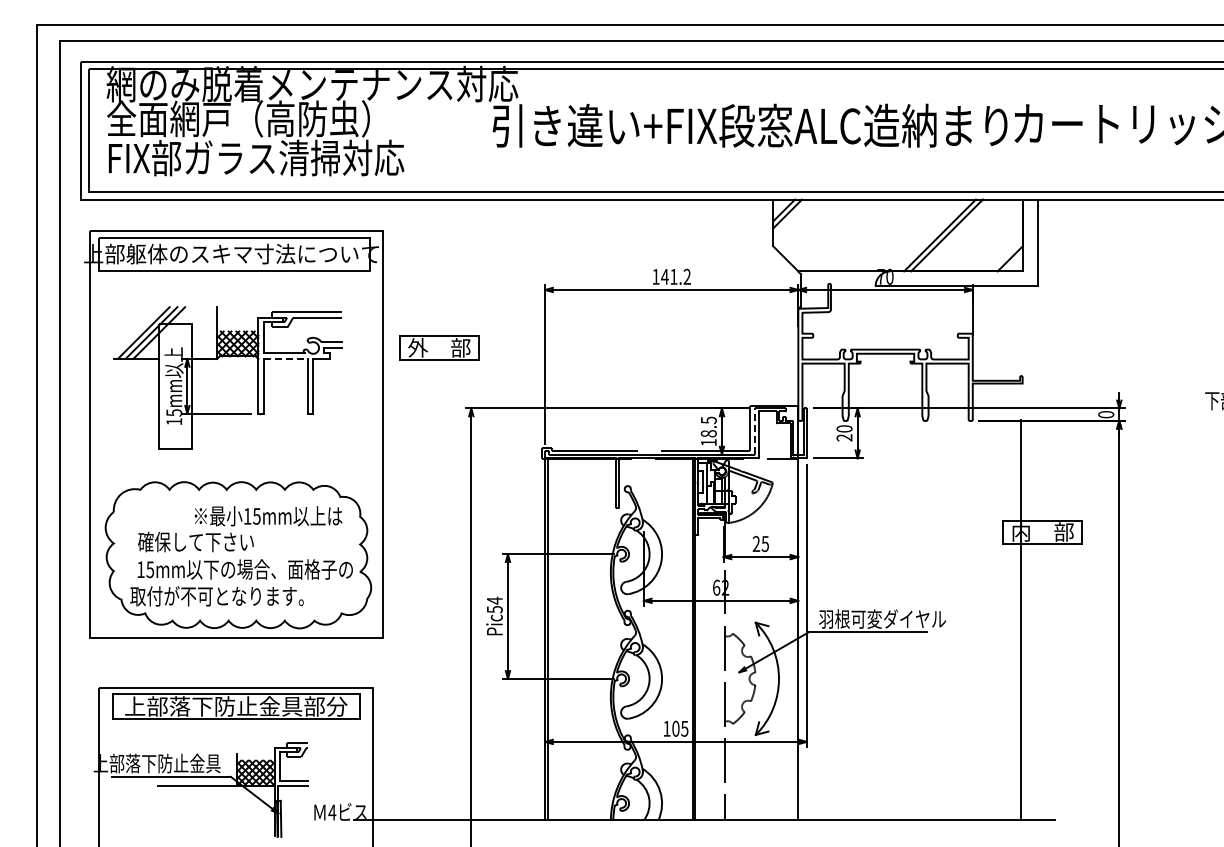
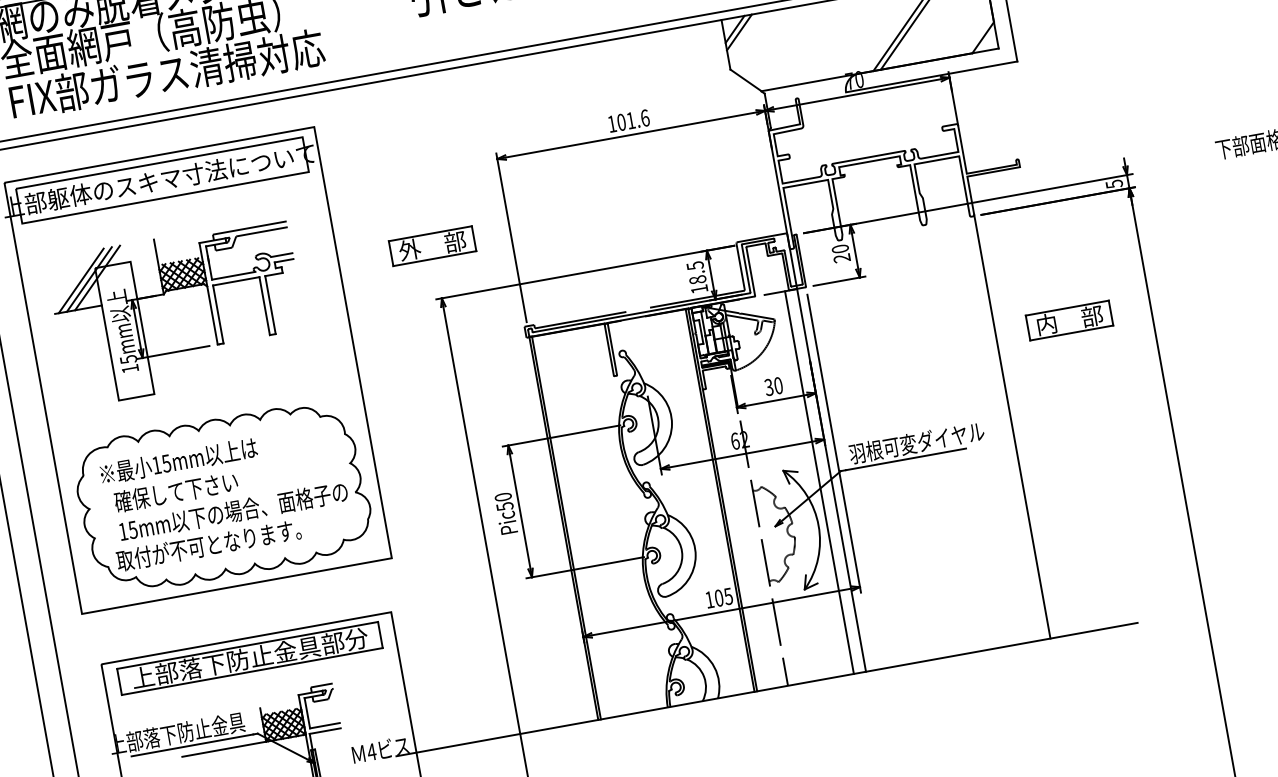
text: (675, 276) -> (632, 119), 141.2 -> 101.6
part: (439, 347) -> (432, 245), moved
line: (285, 358) -> (235, 280), dashed -> solid
text: (1106, 414) -> (1114, 183), 0 -> 5
line: (754, 431) -> (745, 268), dashed -> solid
text: (268, 516) -> (178, 461), moved
text: (760, 544) -> (773, 387), 25 -> 30
text: (494, 600) -> (502, 497), Pic54 -> Pic50
line: (1020, 619) -> (1011, 426), moved
line: (786, 639) -> (819, 482), added

